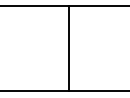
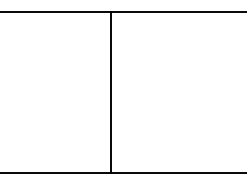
line: (69, 48) -> (111, 92), moved

